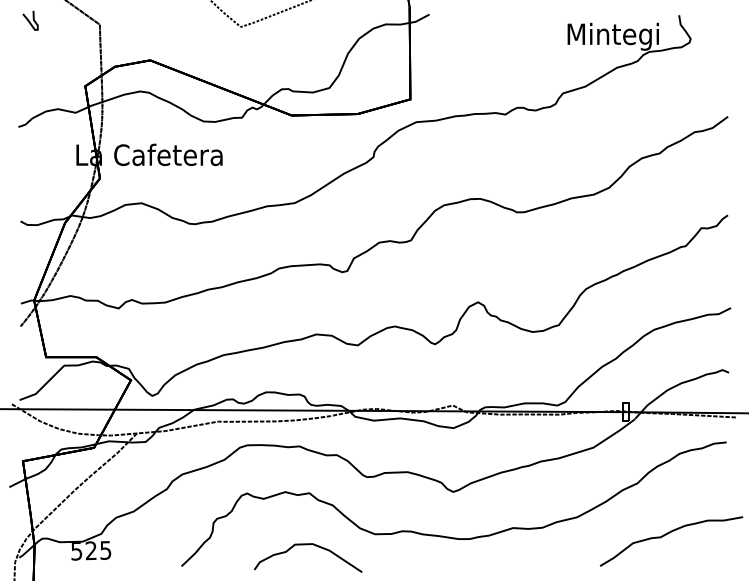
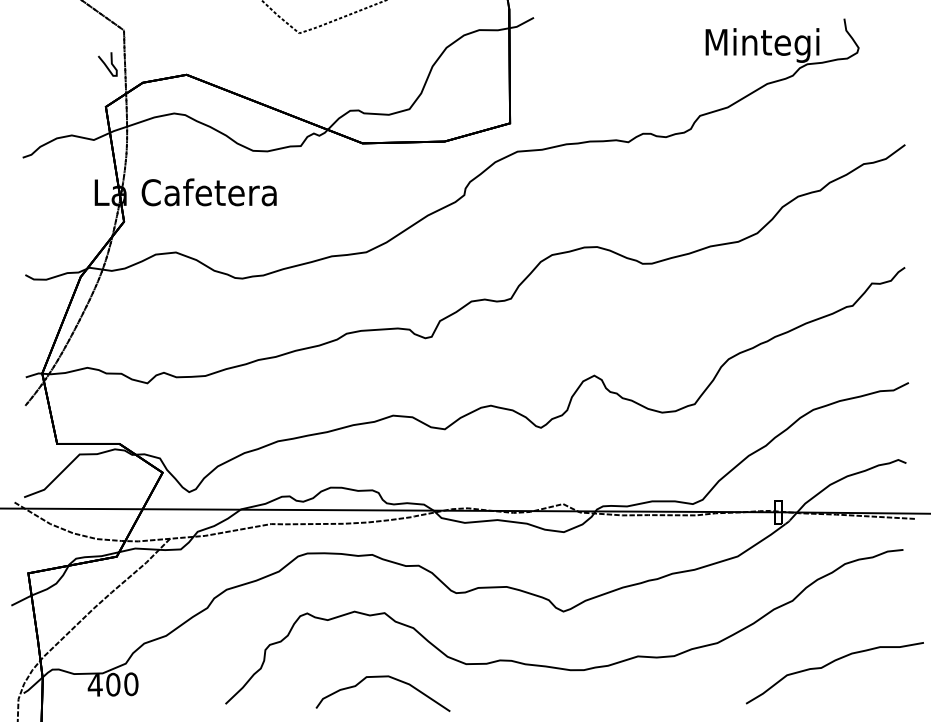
curve: (29, 20) -> (106, 64), moved
text: (90, 550) -> (112, 684), 525 -> 400

